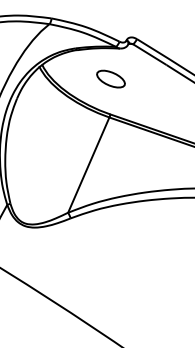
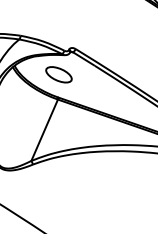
part: (110, 78) -> (58, 74), size x1.43

